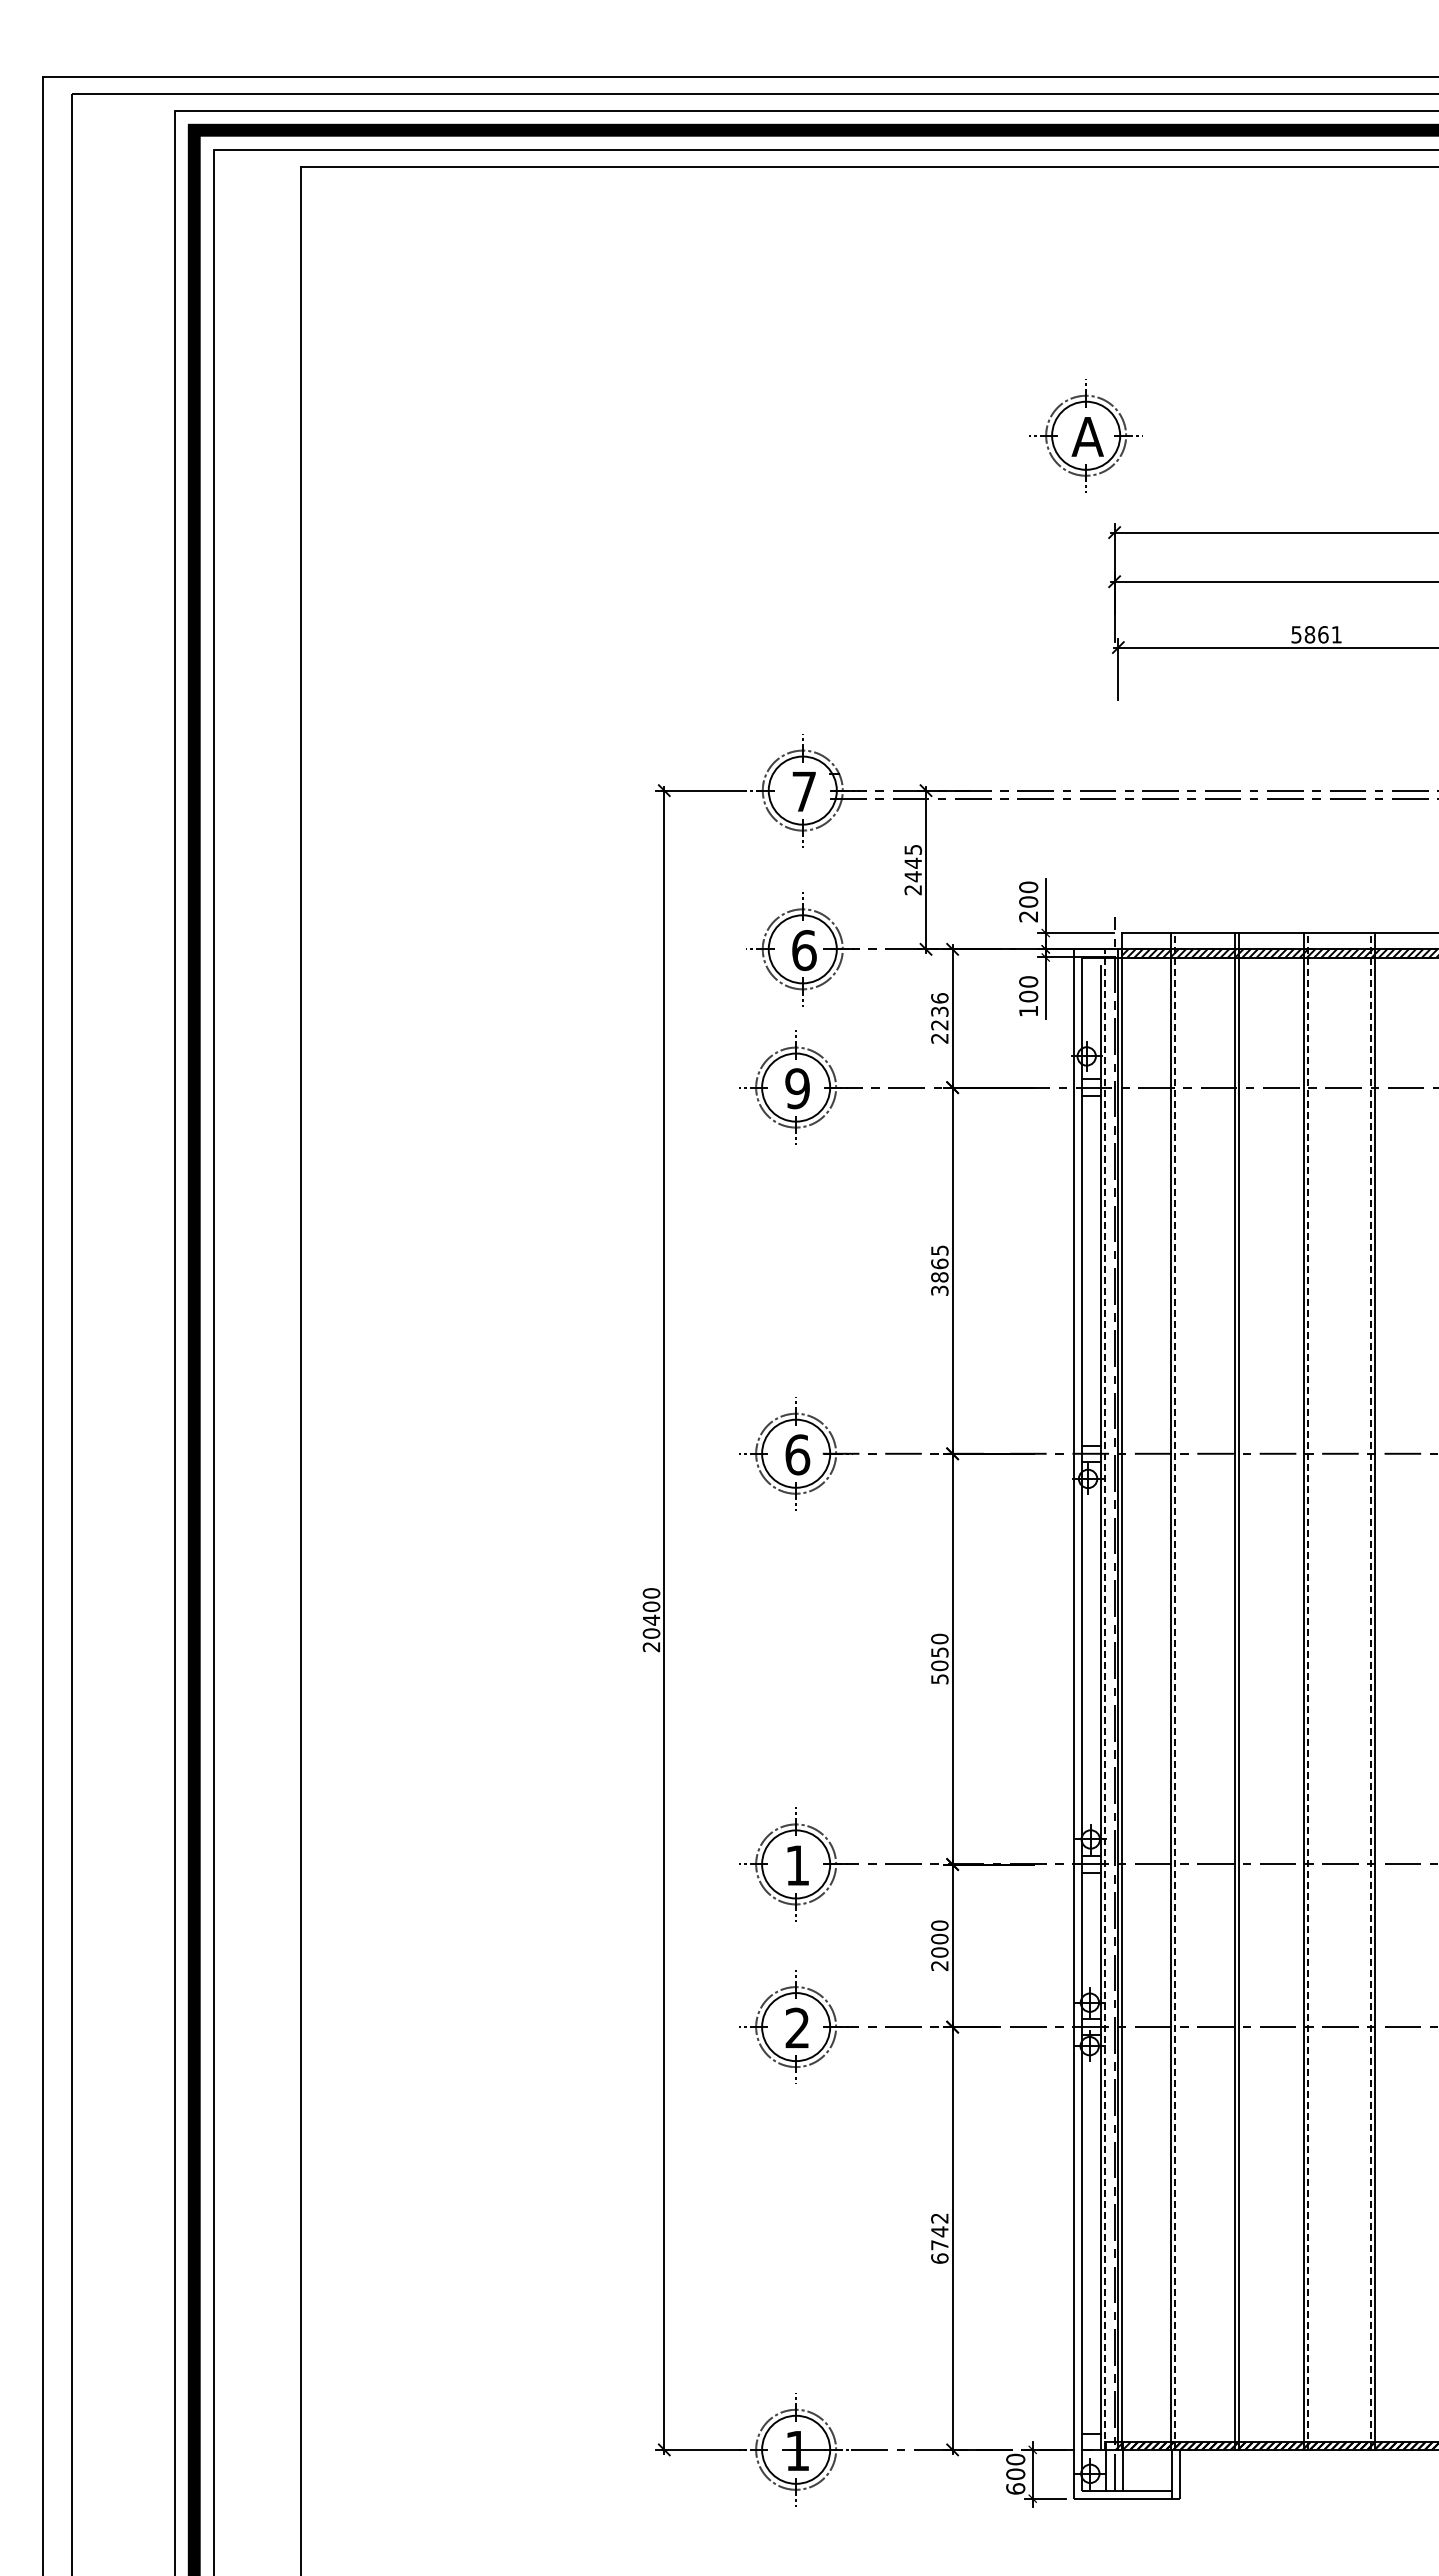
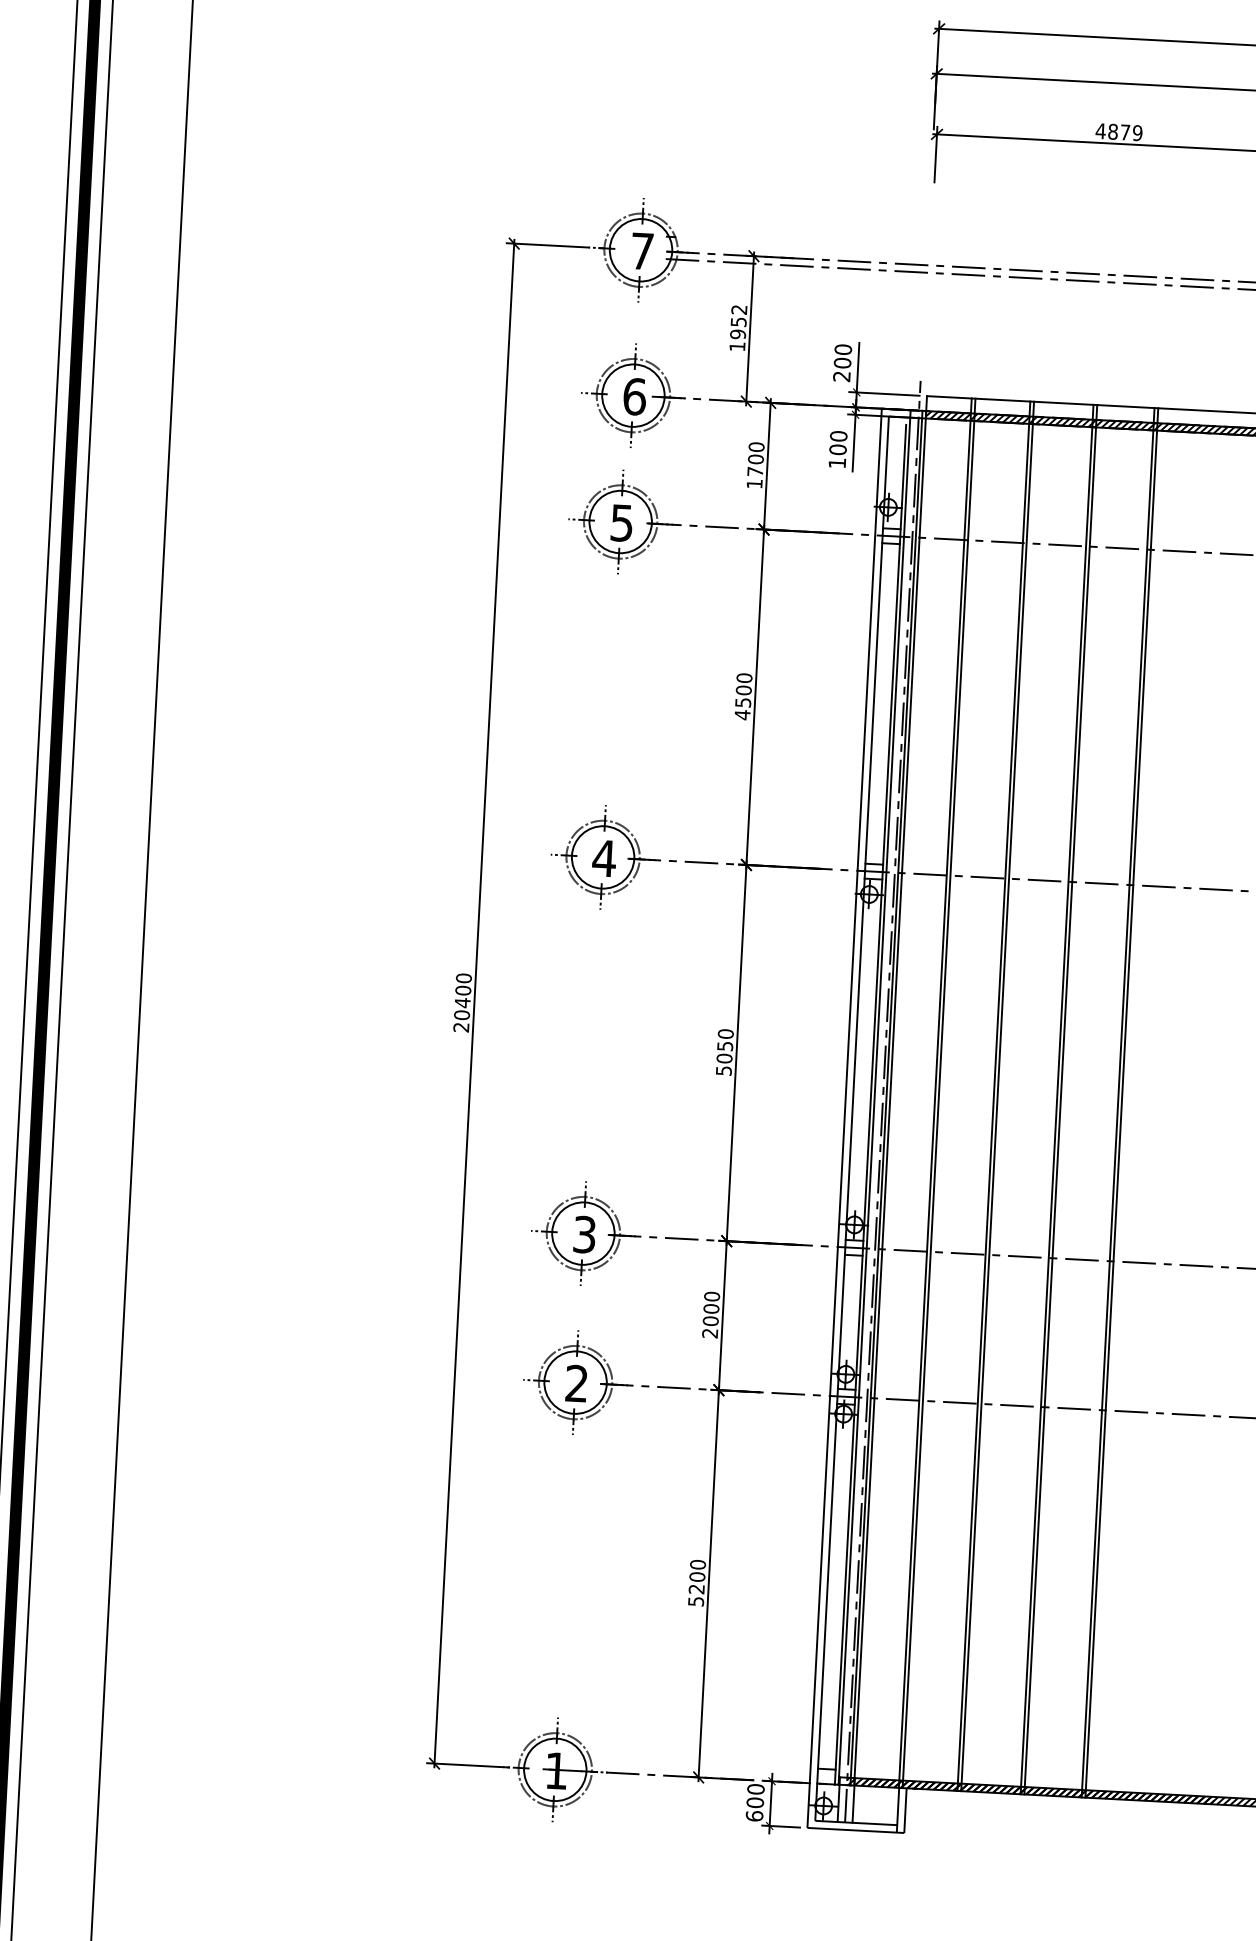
text: (1316, 634) -> (1119, 131), 5861 -> 4879
text: (913, 870) -> (738, 328), 2445 -> 1952
text: (939, 1018) -> (755, 465), 2236 -> 1700
text: (797, 1088) -> (621, 522), 9 -> 5
text: (939, 1270) -> (743, 696), 3865 -> 4500
text: (797, 1454) -> (604, 858), 6 -> 4
line: (1175, 1690) -> (939, 1092), dashed -> solid
line: (1308, 1690) -> (1061, 1098), dashed -> solid
line: (1370, 1690) -> (1117, 1101), dashed -> solid
line: (1105, 1699) -> (874, 1097), dashed -> solid
text: (797, 1865) -> (584, 1234), 1 -> 3
text: (939, 2238) -> (696, 1583), 6742 -> 5200

